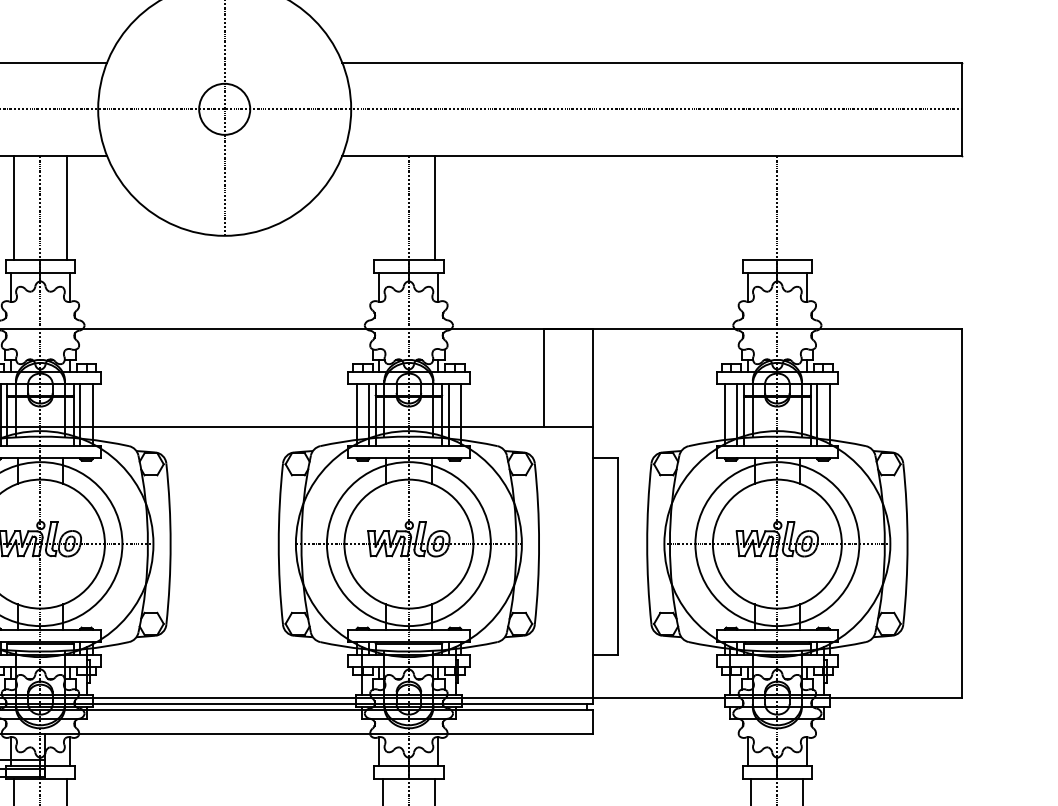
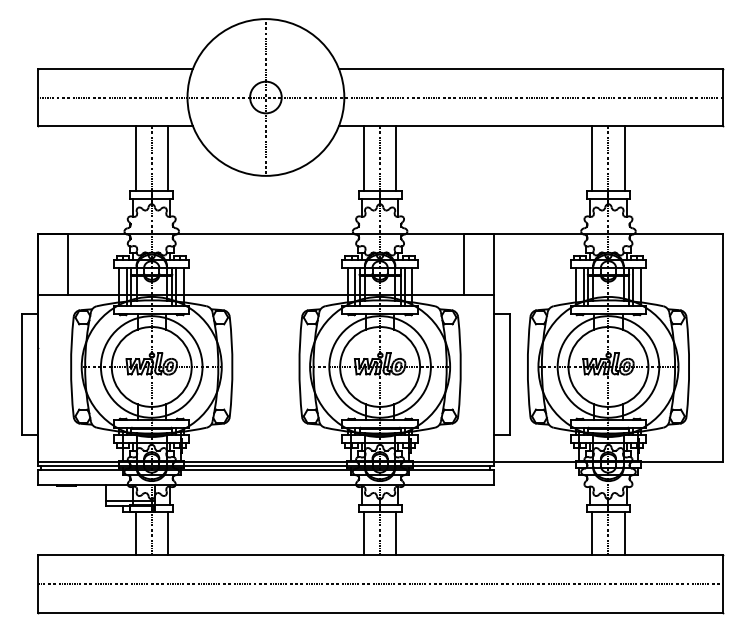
line: (382, 207) -> (363, 158), added
line: (751, 207) -> (592, 158), added
line: (803, 207) -> (624, 158), added

